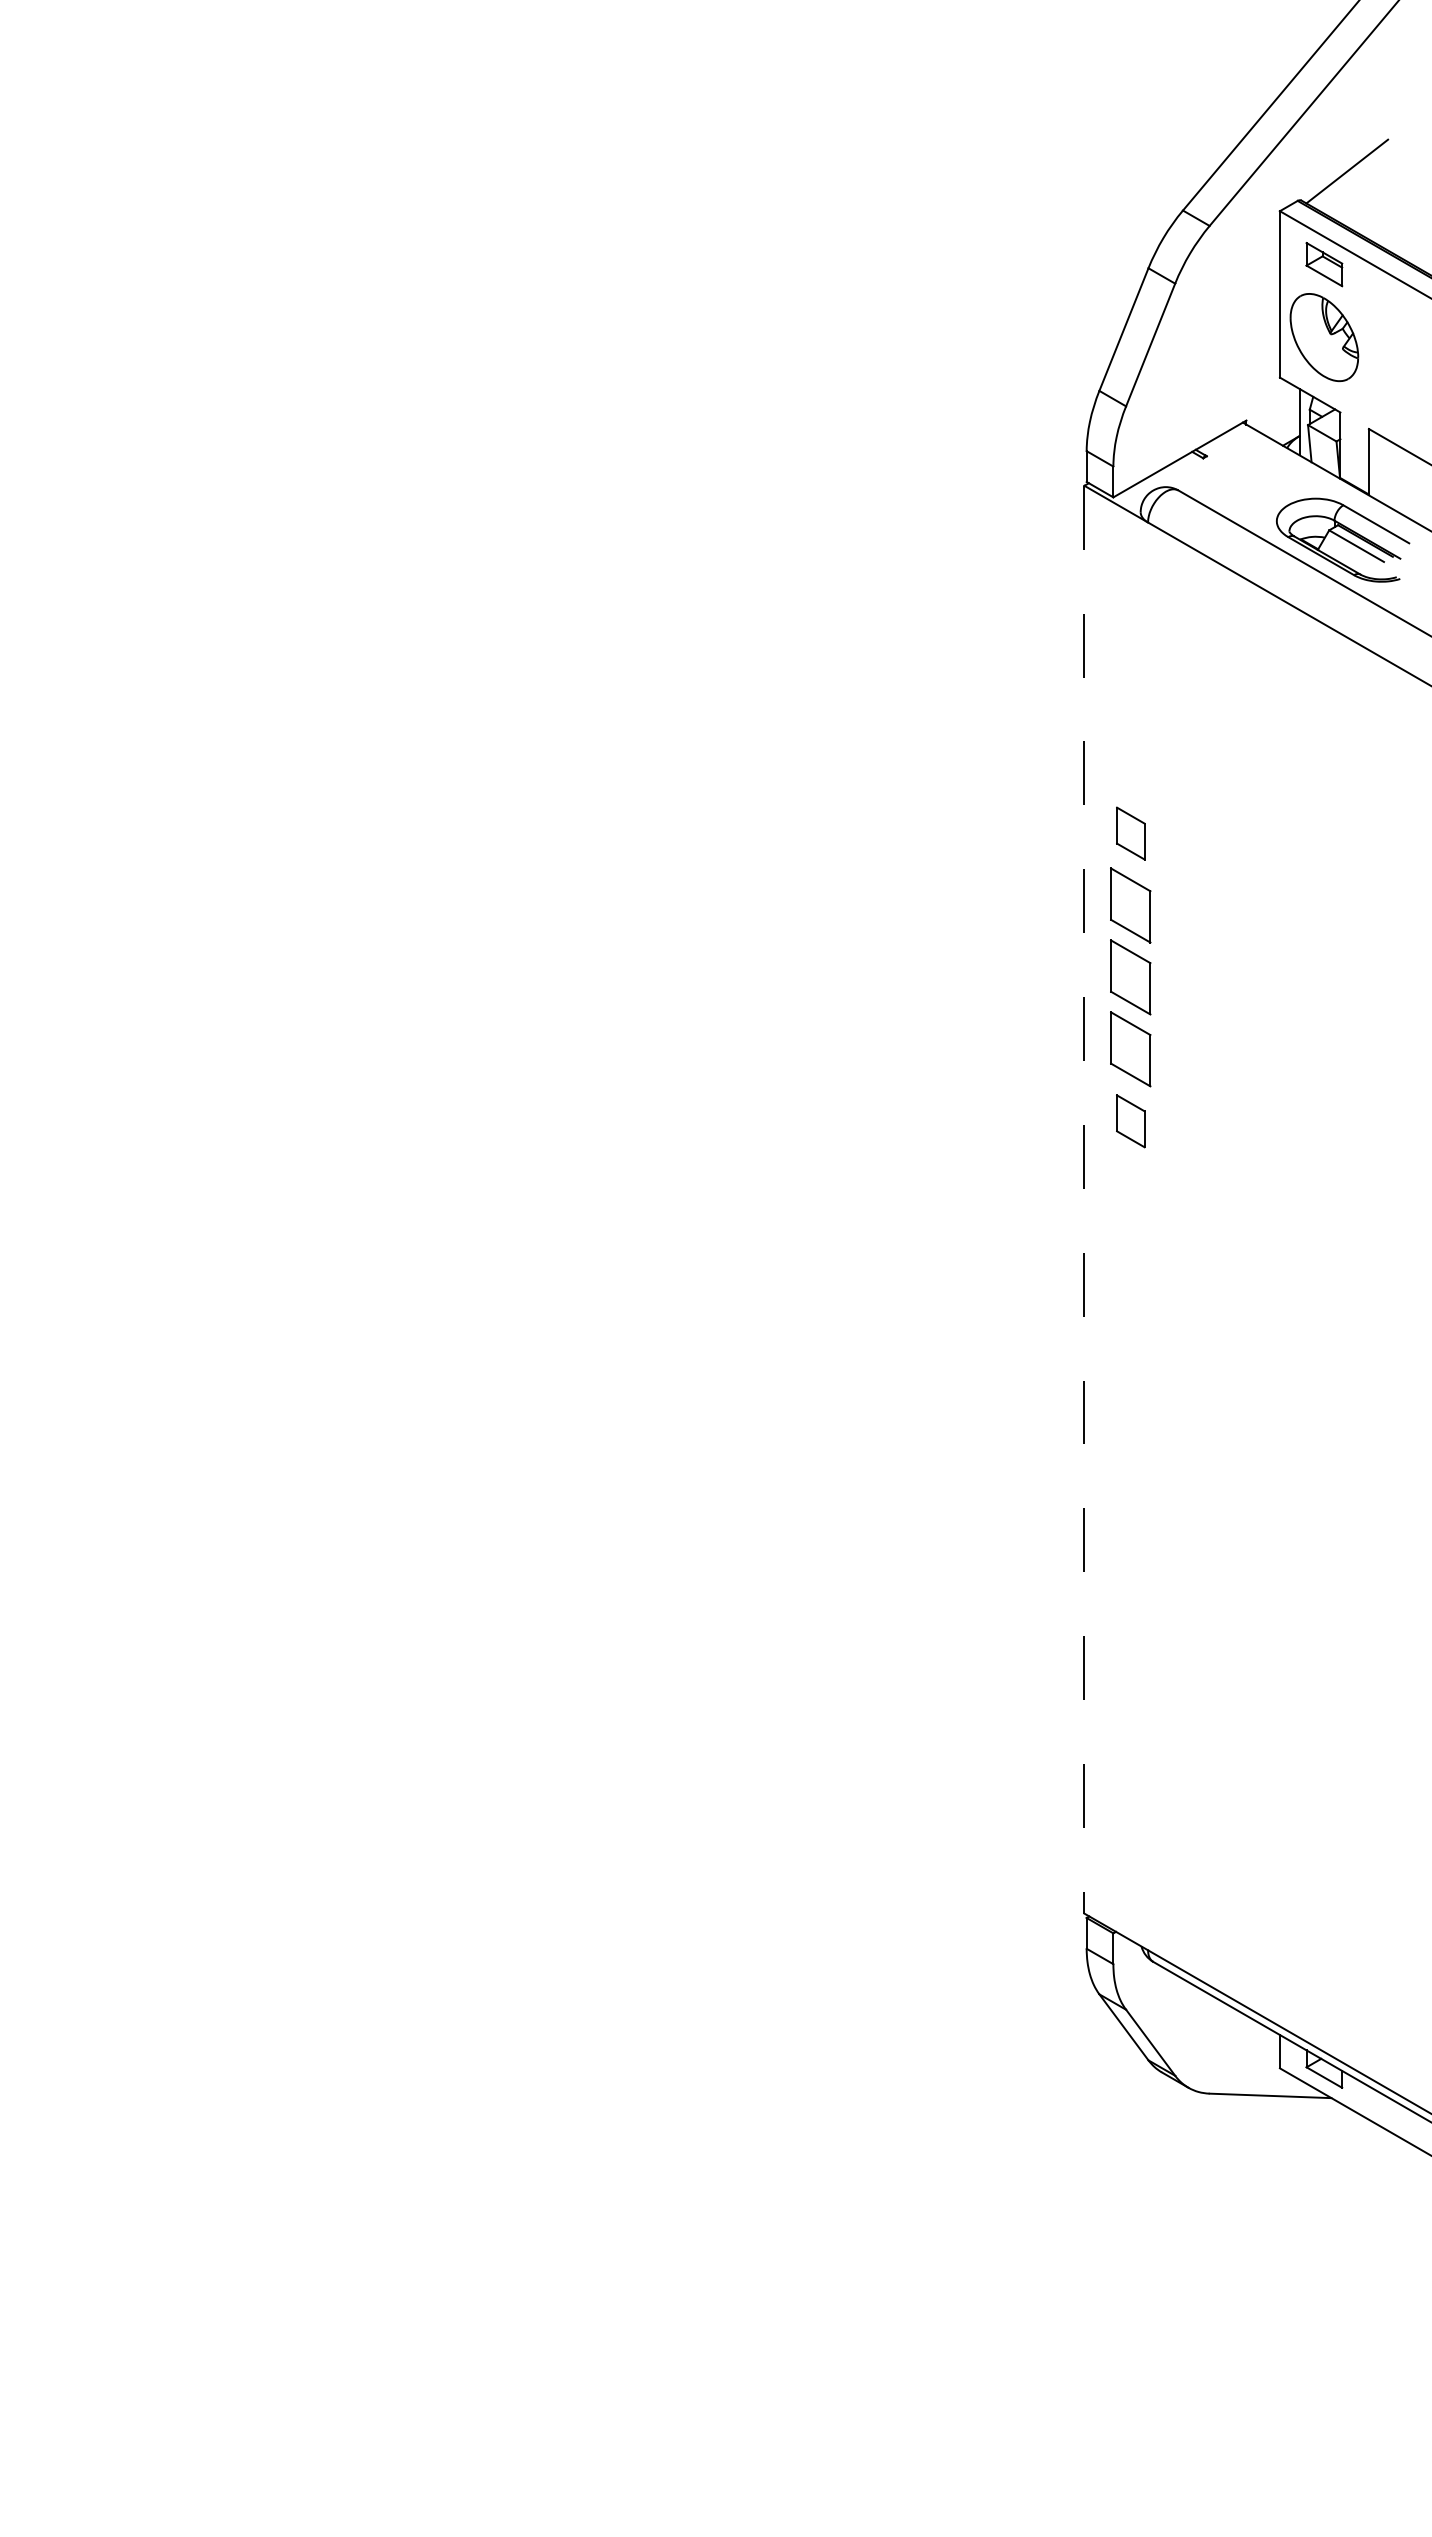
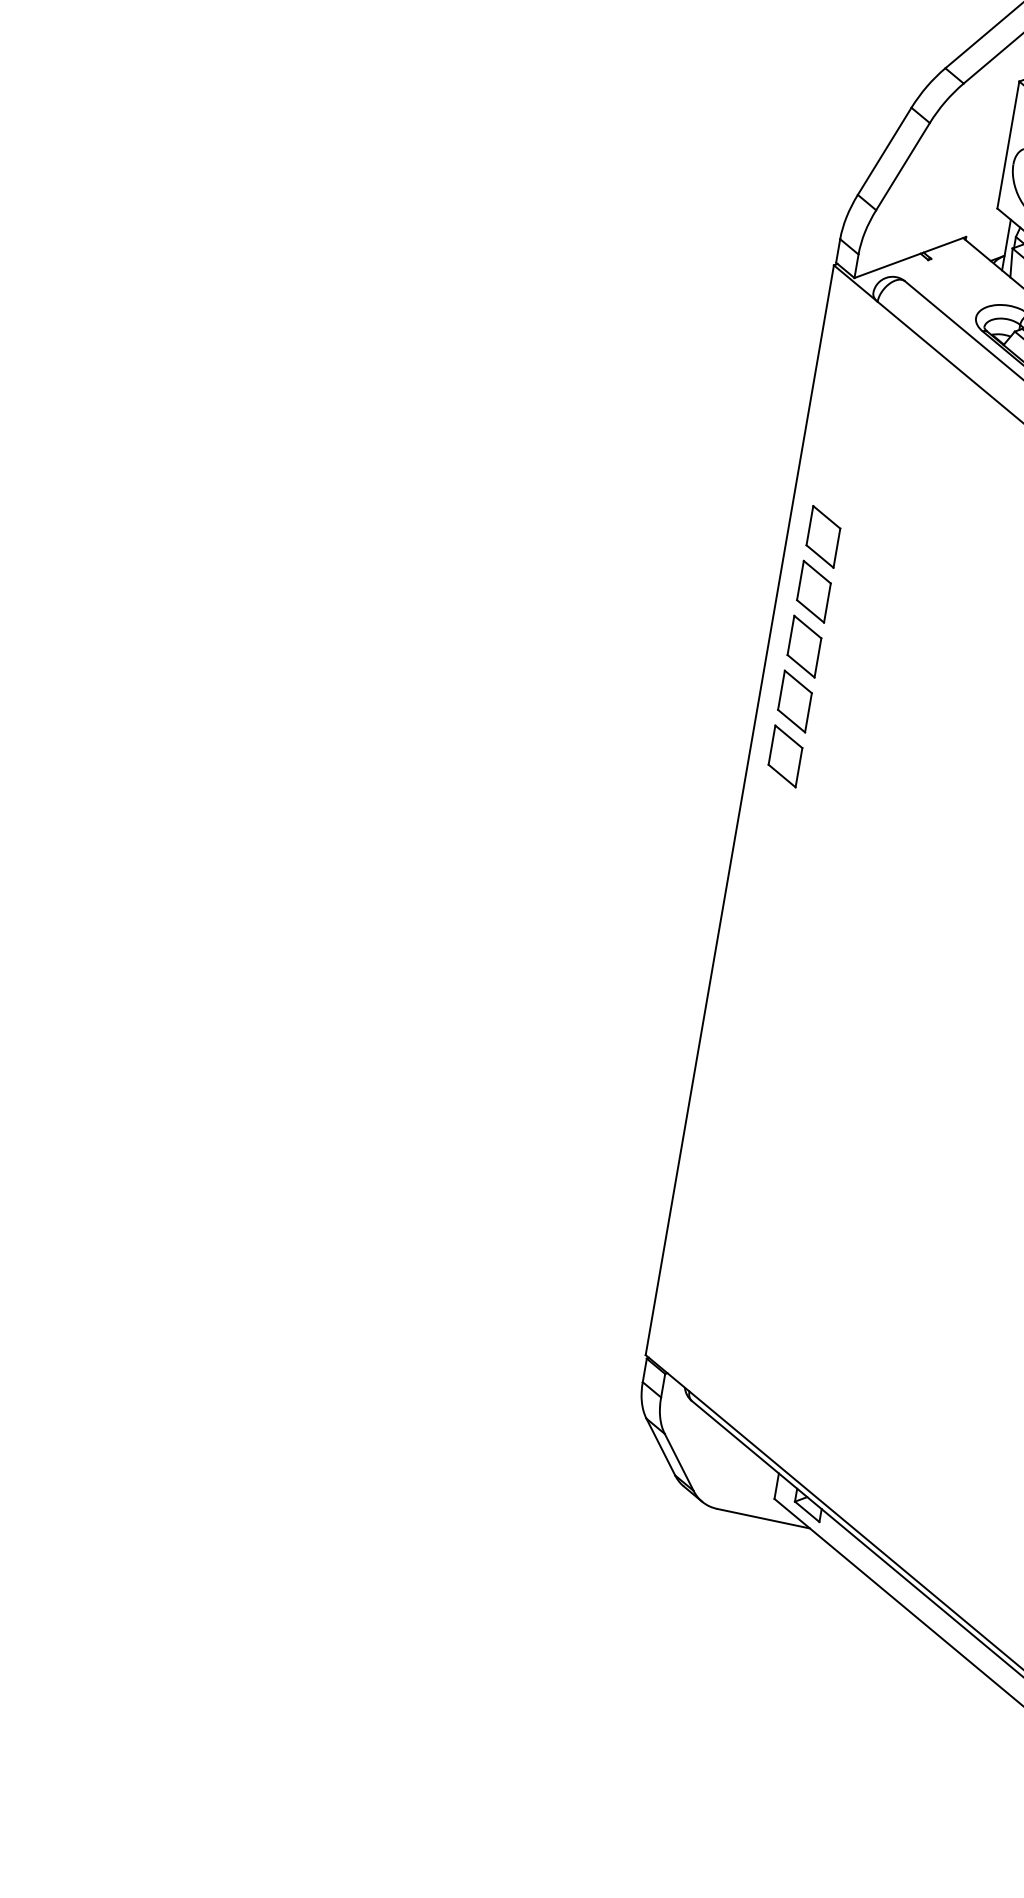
part: (1130, 833) -> (823, 536), size x1.43
part: (1130, 1121) -> (785, 756), size x1.43
line: (1084, 1199) -> (739, 810), dashed -> solid

